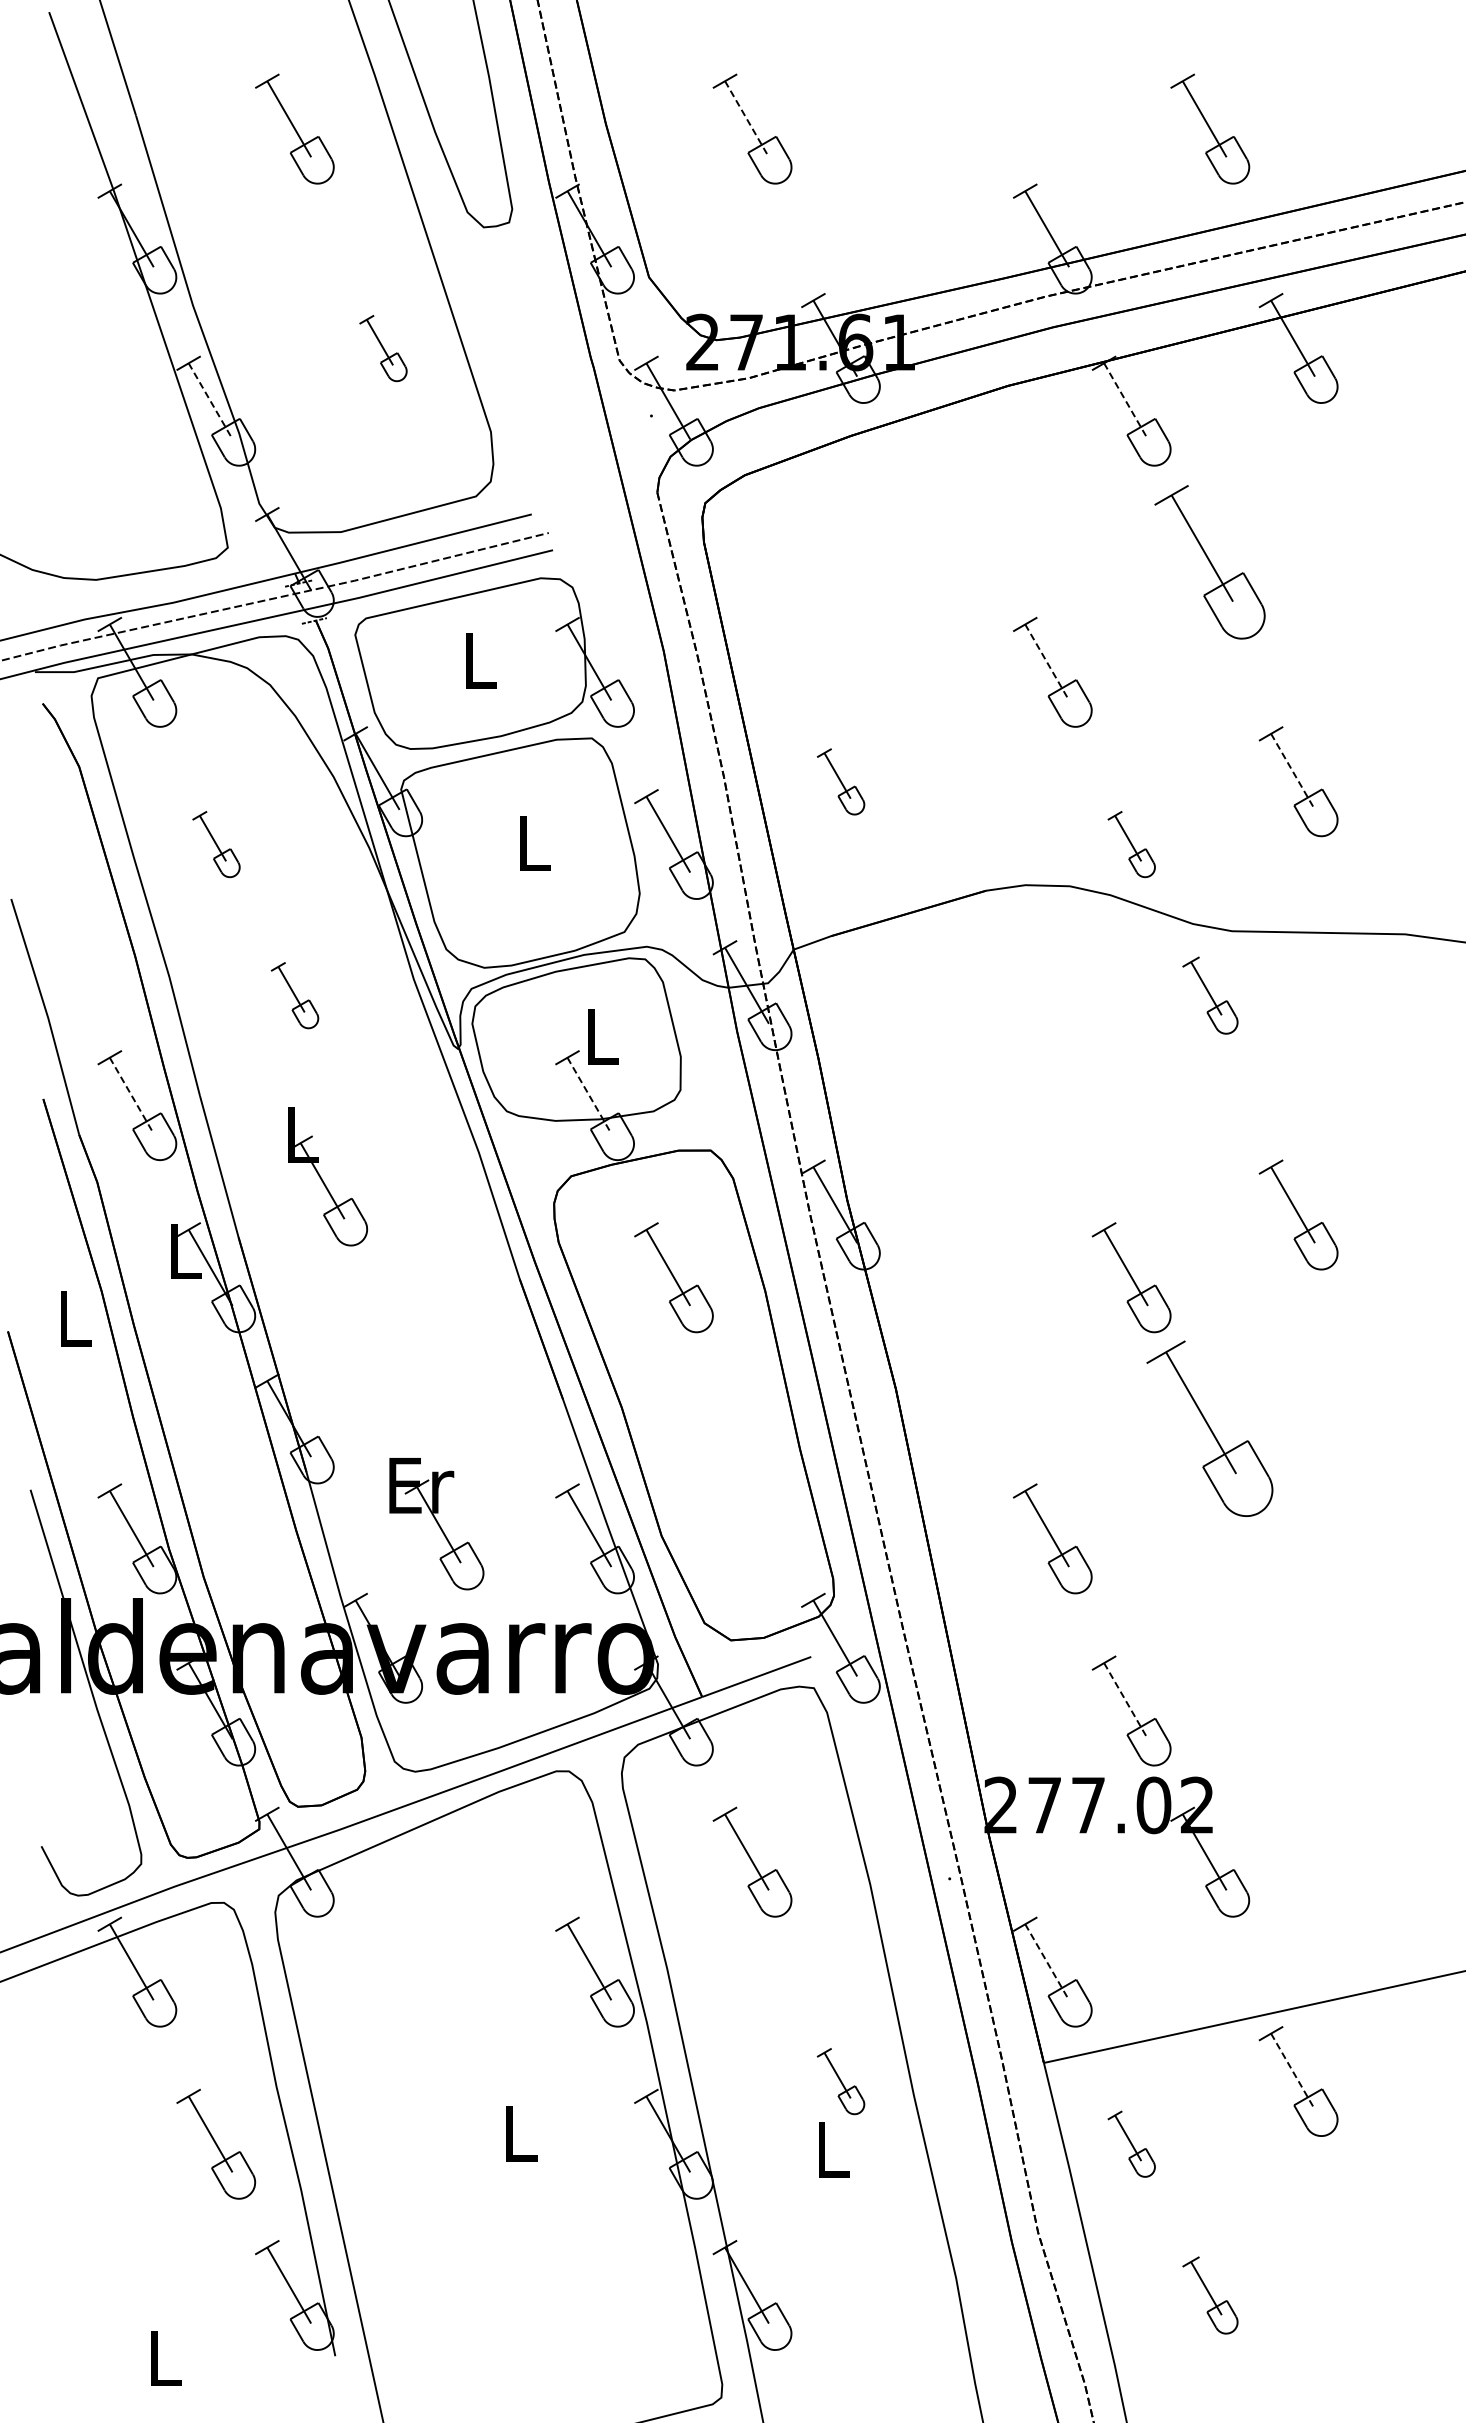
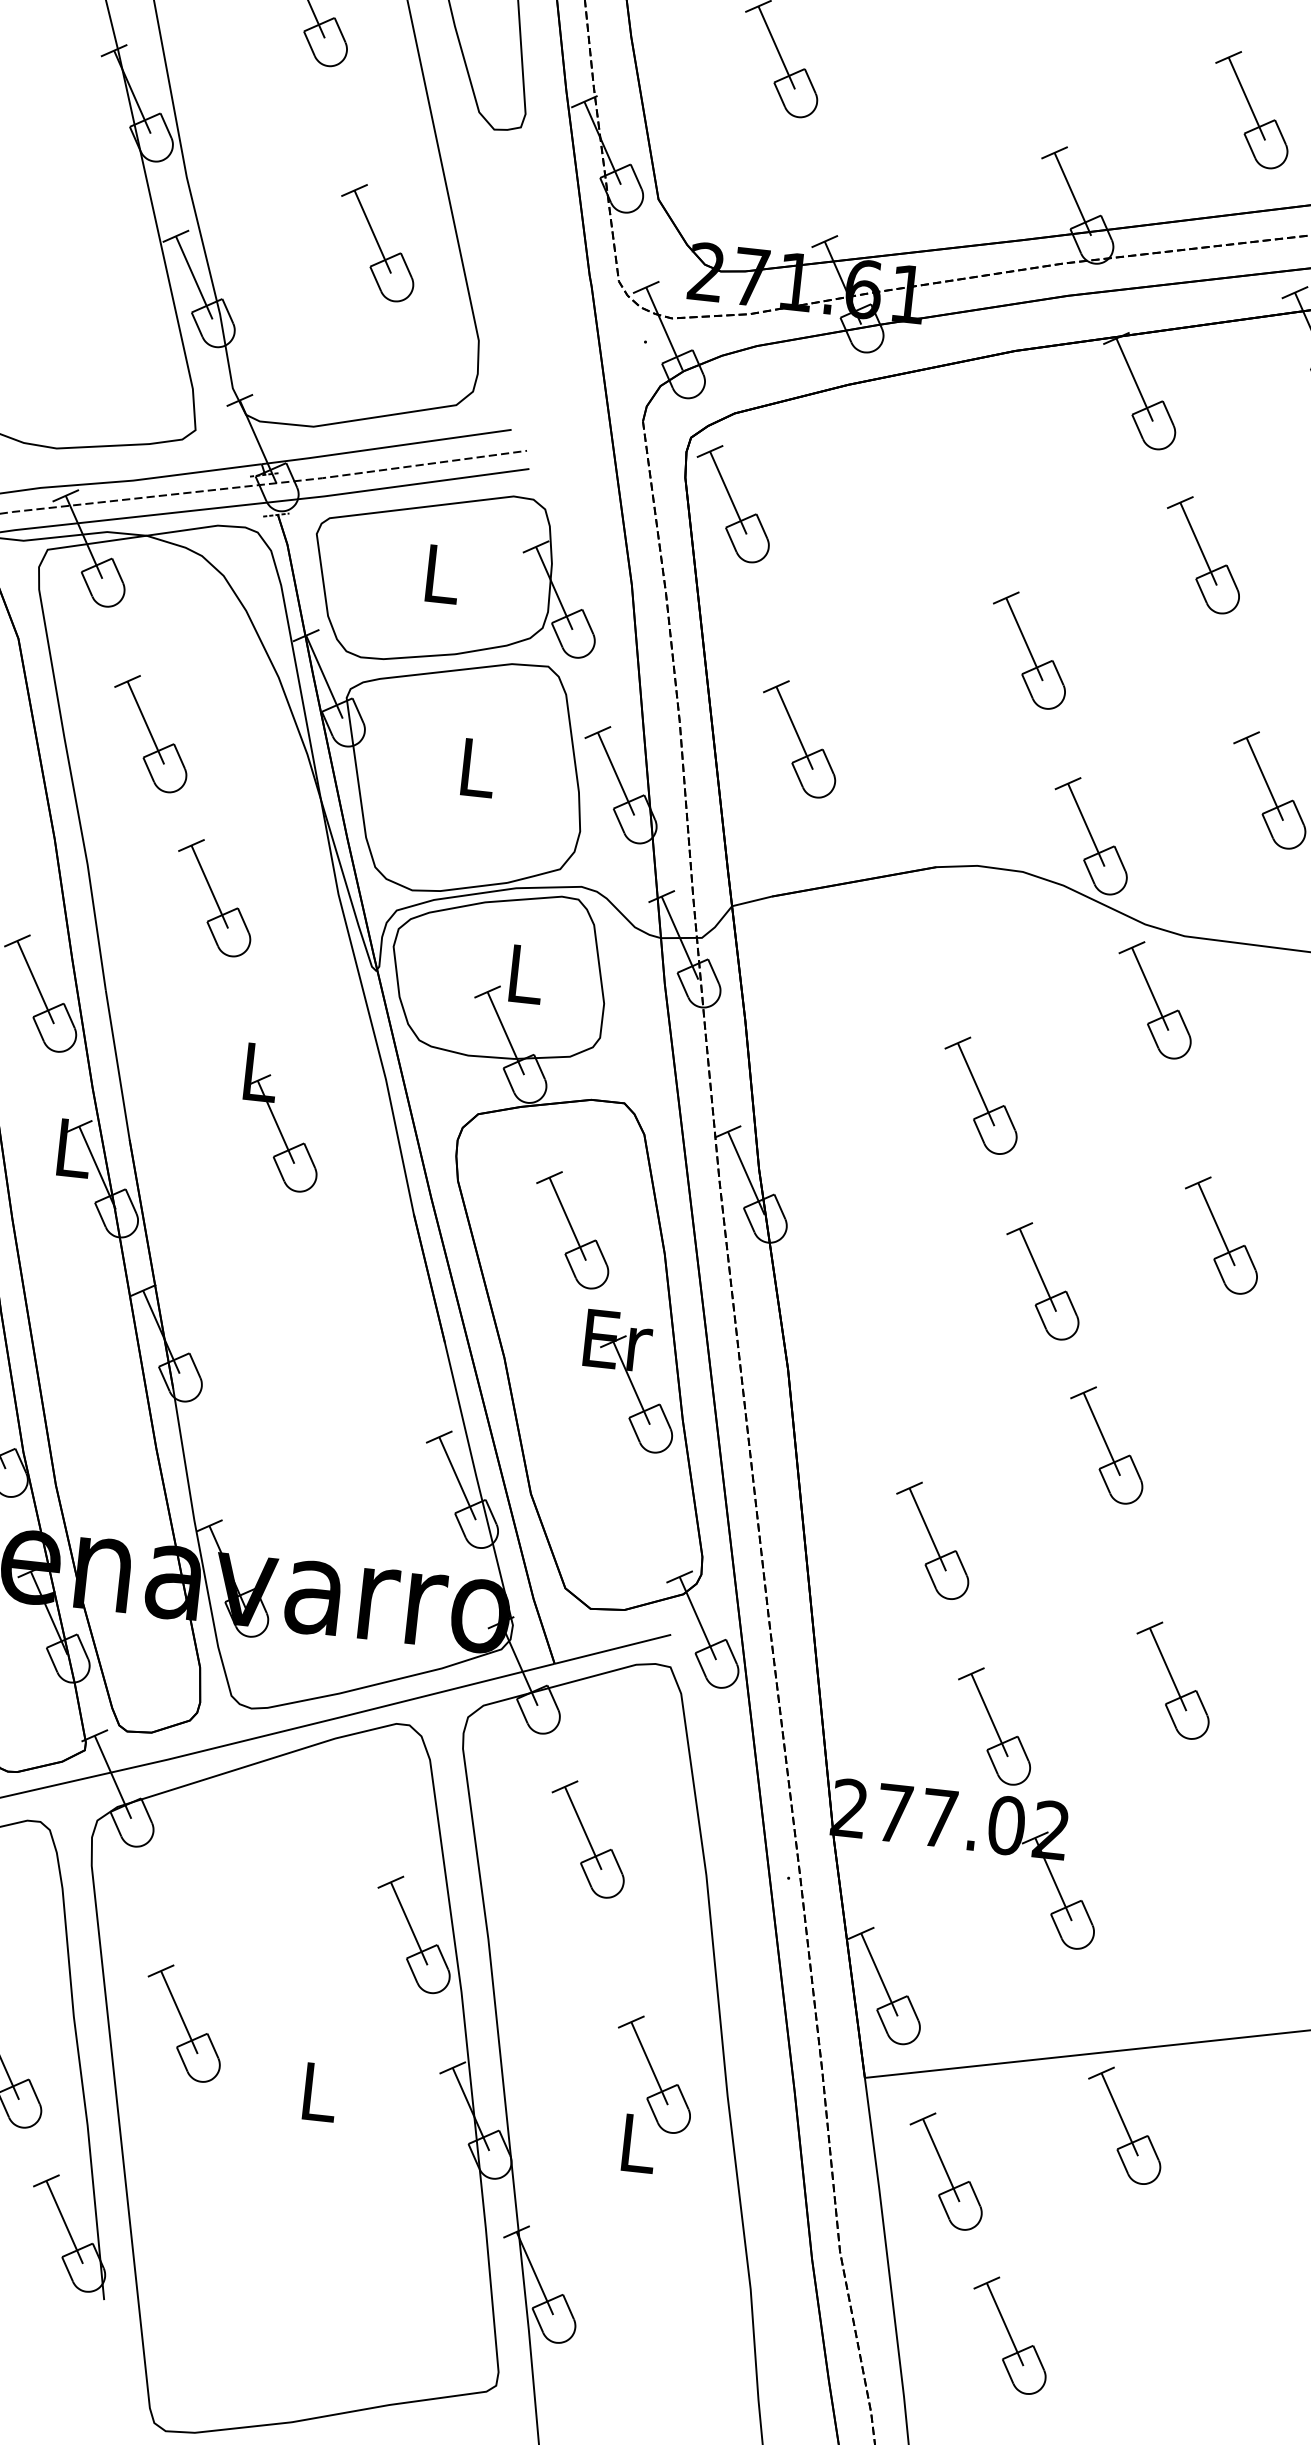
line: (747, 119) -> (777, 48), dashed -> solid
part: (383, 348) -> (377, 242), size x1.67
line: (210, 401) -> (194, 277), dashed -> solid
line: (1126, 401) -> (1135, 380), dashed -> solid
part: (752, 562) -> (732, 503), added
part: (1210, 562) -> (1203, 554), size x0.71
line: (1047, 662) -> (1024, 639), dashed -> solid
line: (1293, 771) -> (1265, 778), dashed -> solid
part: (840, 781) -> (798, 738), size x1.67
part: (216, 844) -> (150, 733), size x1.67
part: (1131, 844) -> (1090, 835), size x1.67
part: (294, 995) -> (214, 897), size x1.67
part: (1210, 995) -> (1155, 999), size x1.43
line: (131, 1095) -> (35, 982), dashed -> solid
line: (589, 1095) -> (506, 1033), dashed -> solid
part: (1052, 1105) -> (980, 1095), added
part: (327, 1176) -> (281, 1118), moved
part: (1210, 1428) -> (1106, 1444), size x0.62
part: (436, 1524) -> (629, 1382), moved
part: (1298, 1647) -> (1172, 1679), added
line: (1126, 1701) -> (990, 1715), dashed -> solid
line: (1047, 1962) -> (879, 1975), dashed -> solid
line: (1293, 2071) -> (1120, 2114), dashed -> solid
part: (382, 2081) -> (183, 2023), added
part: (840, 2081) -> (653, 2074), size x1.67
part: (1131, 2143) -> (945, 2170), size x1.67
part: (1210, 2295) -> (1010, 2335), size x1.43

